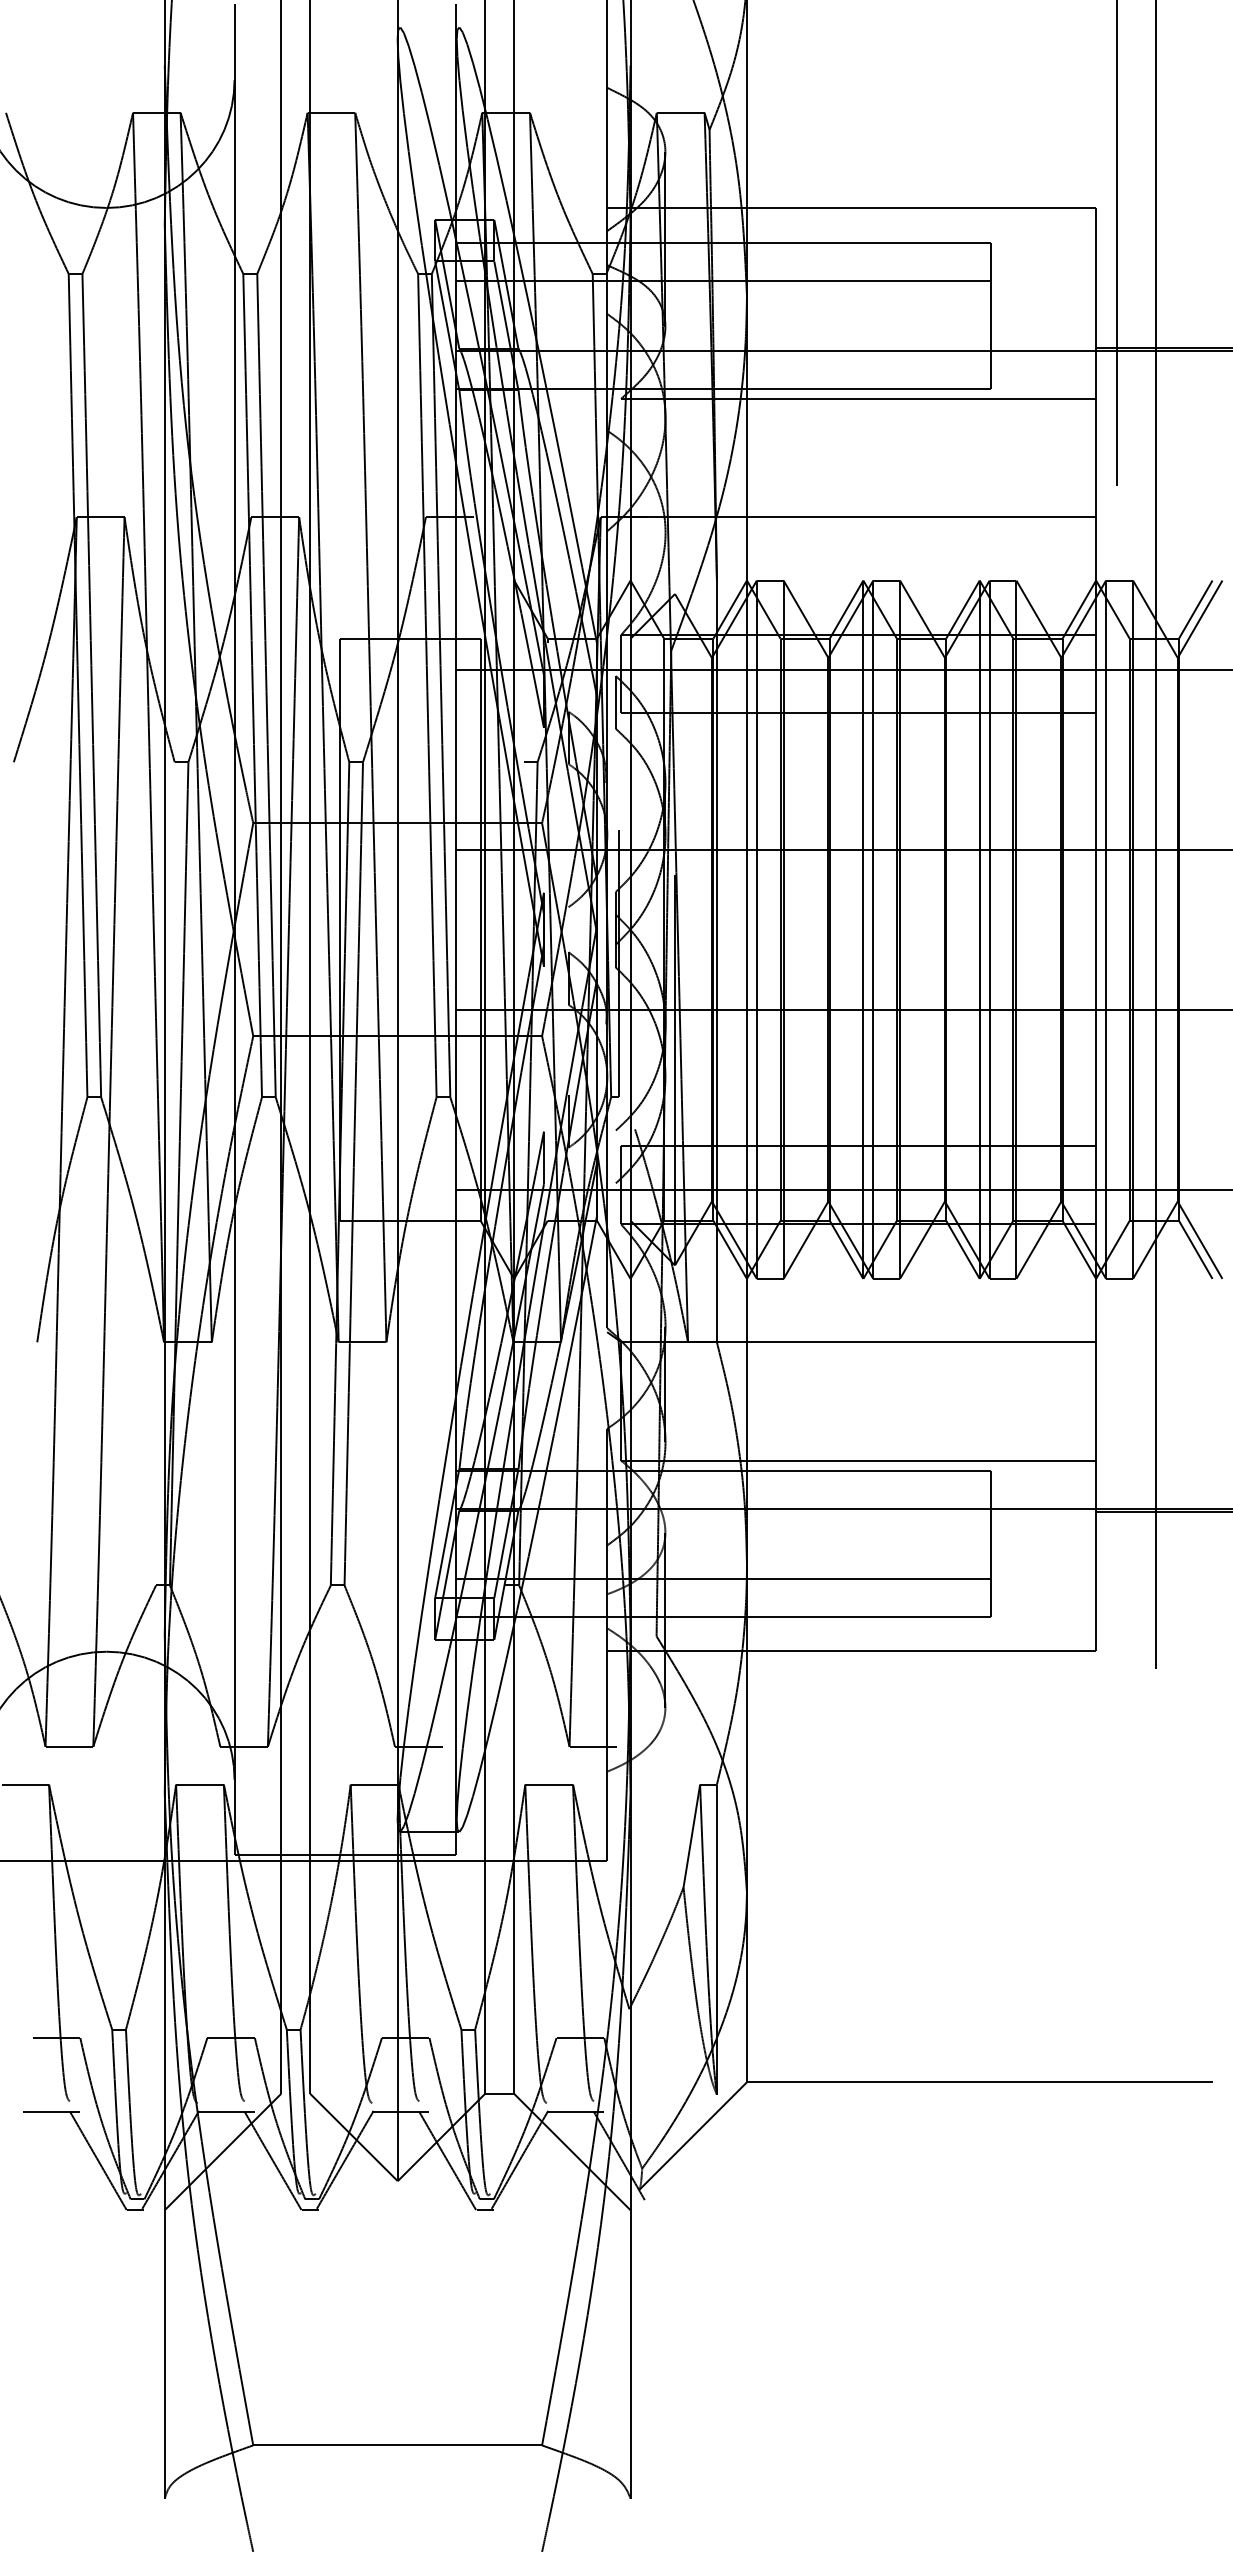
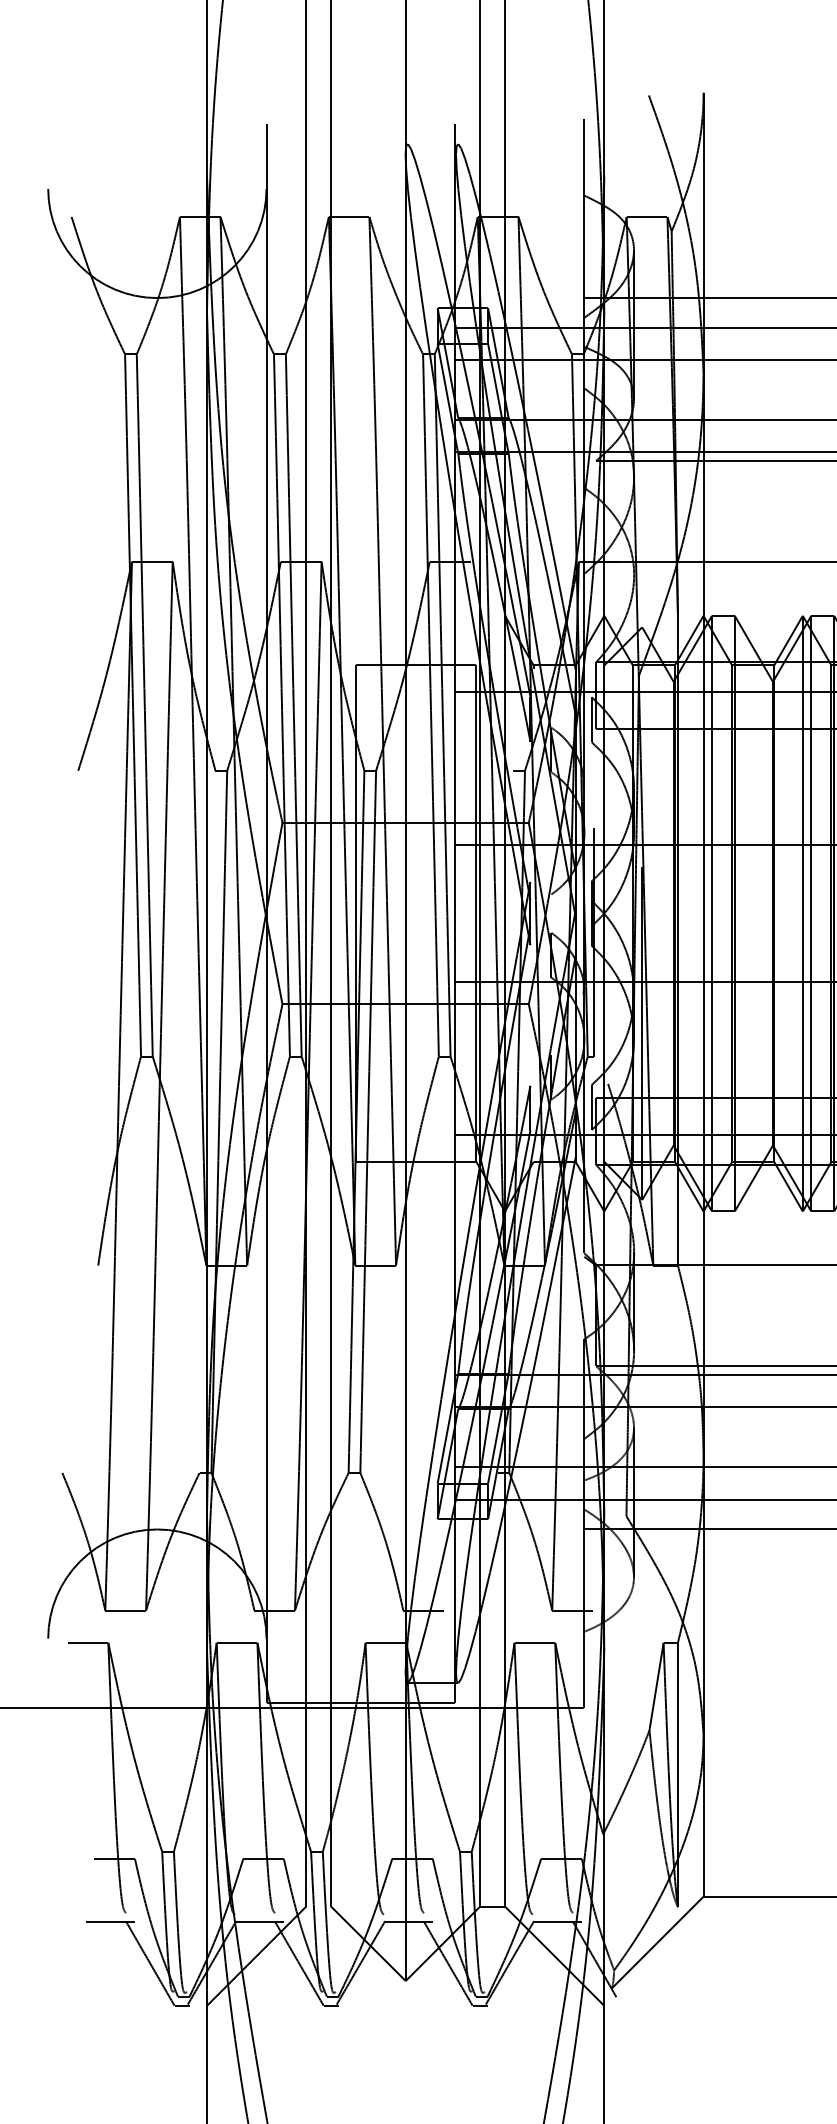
line: (615, 1156) -> (591, 1107), added

